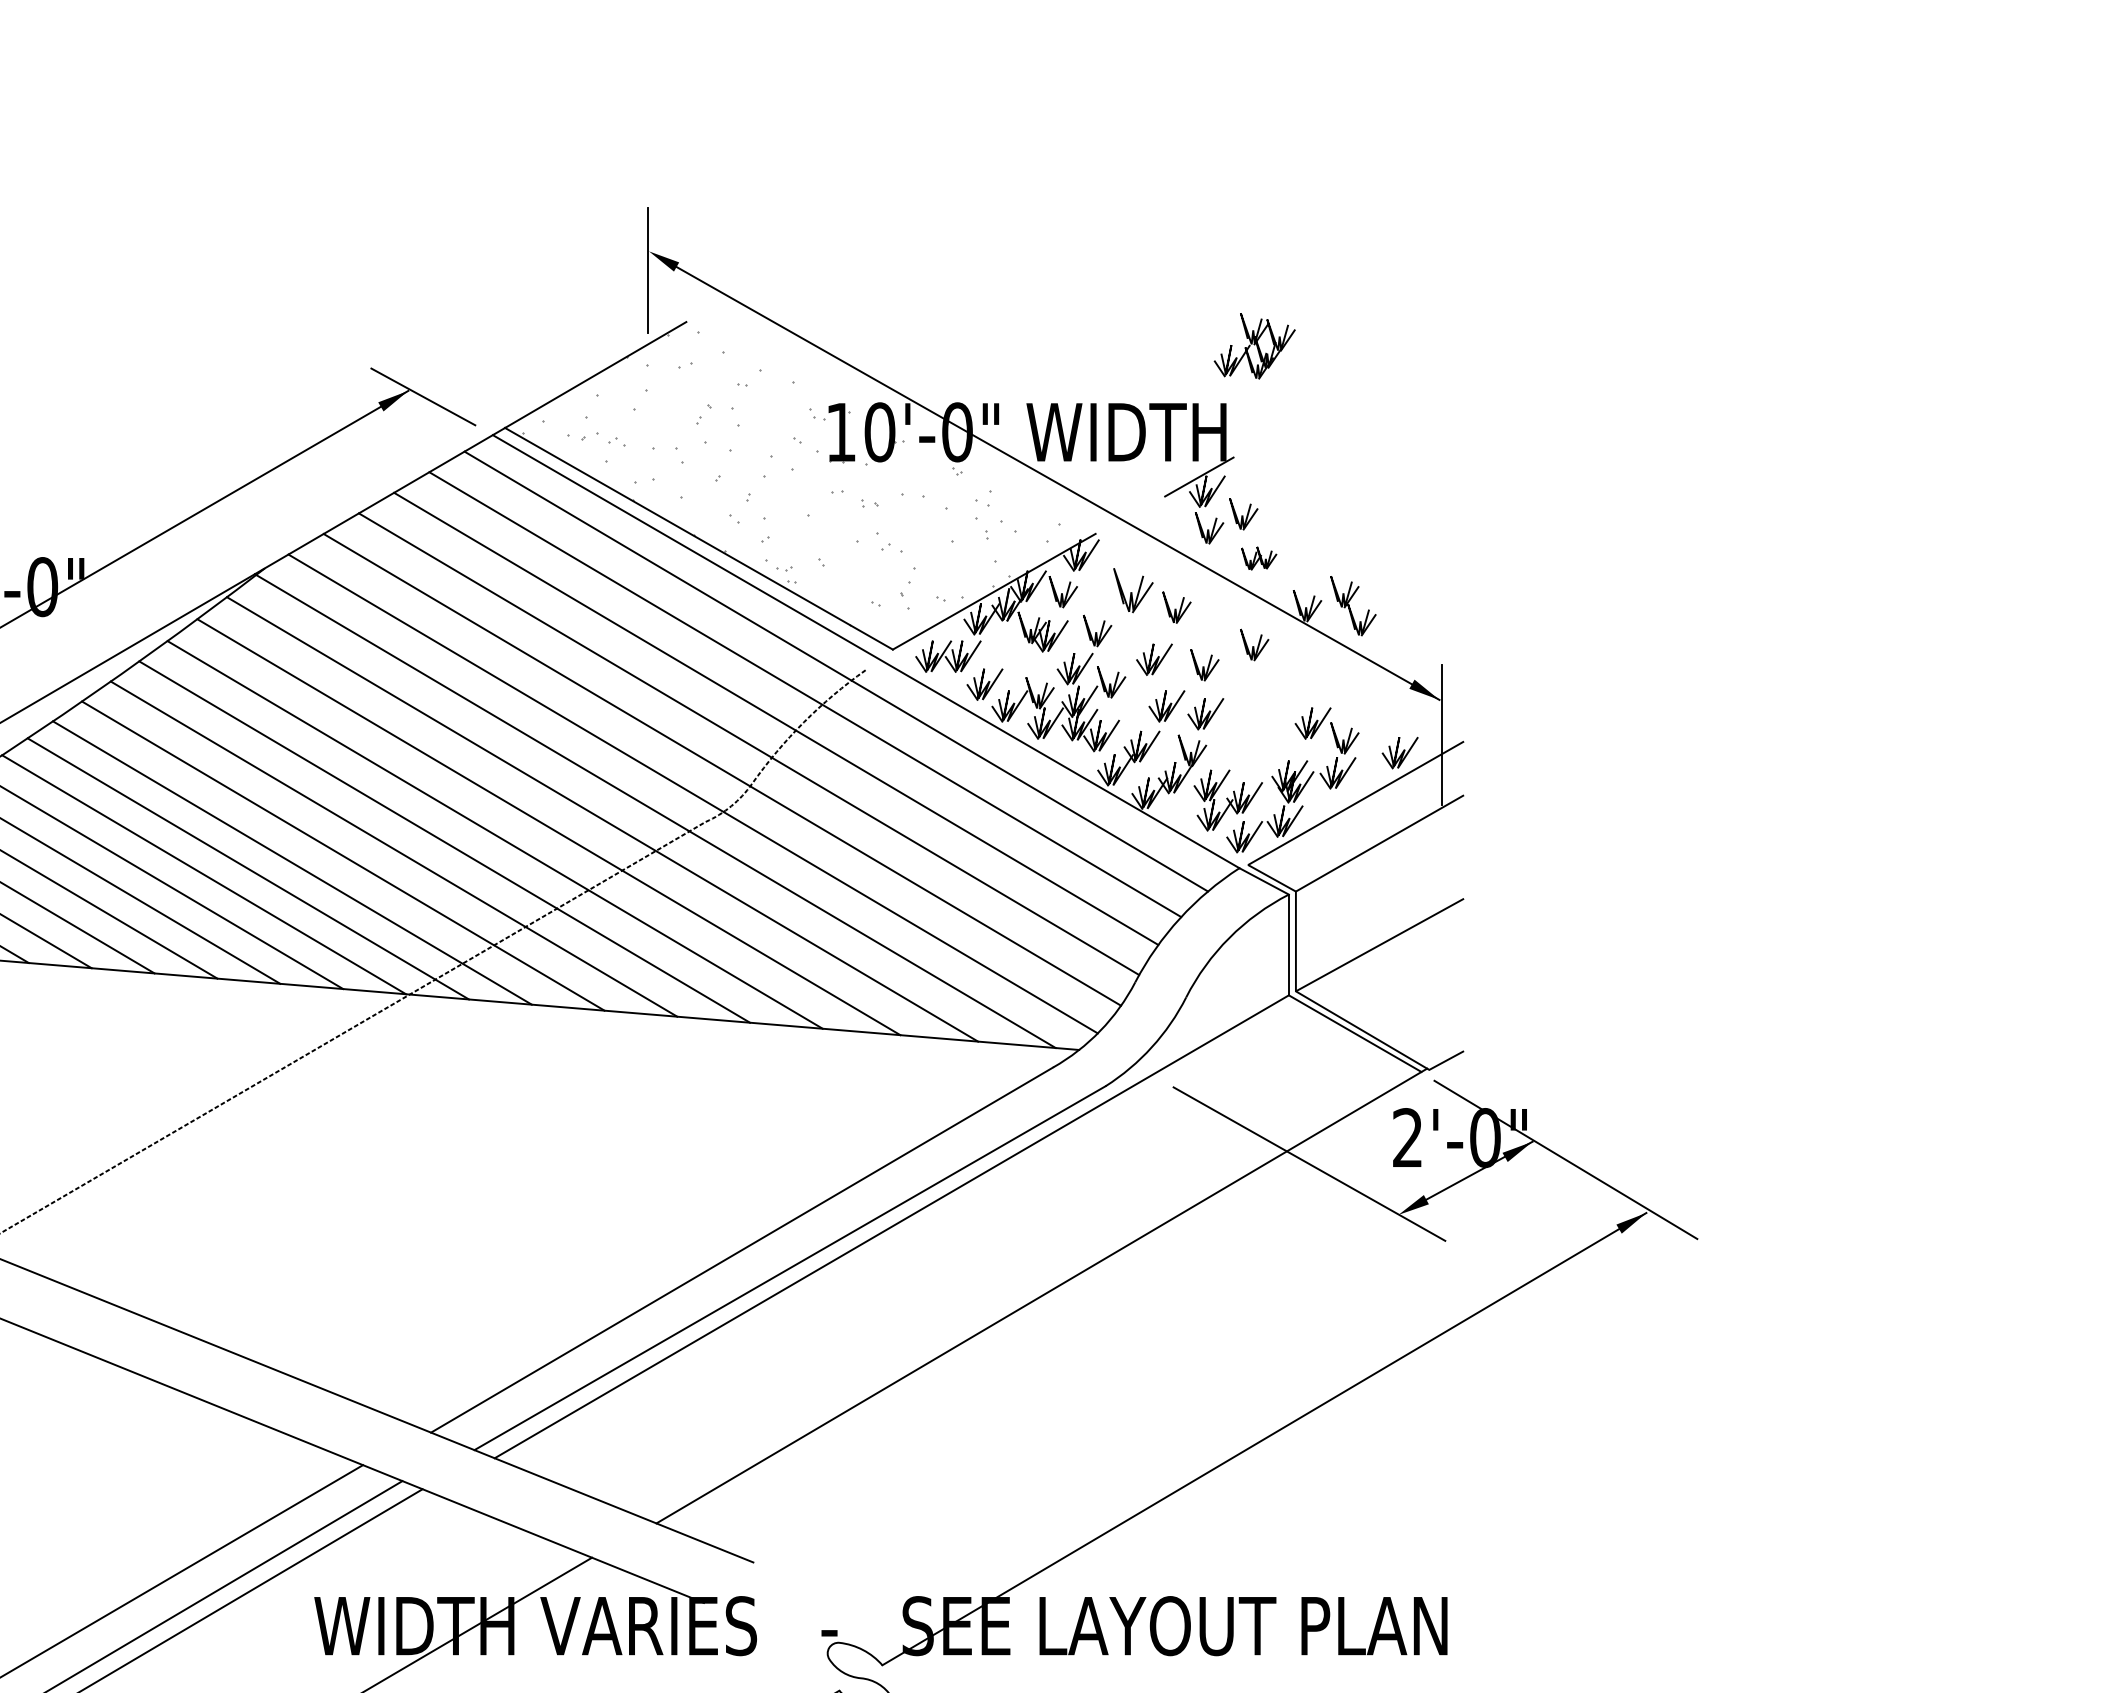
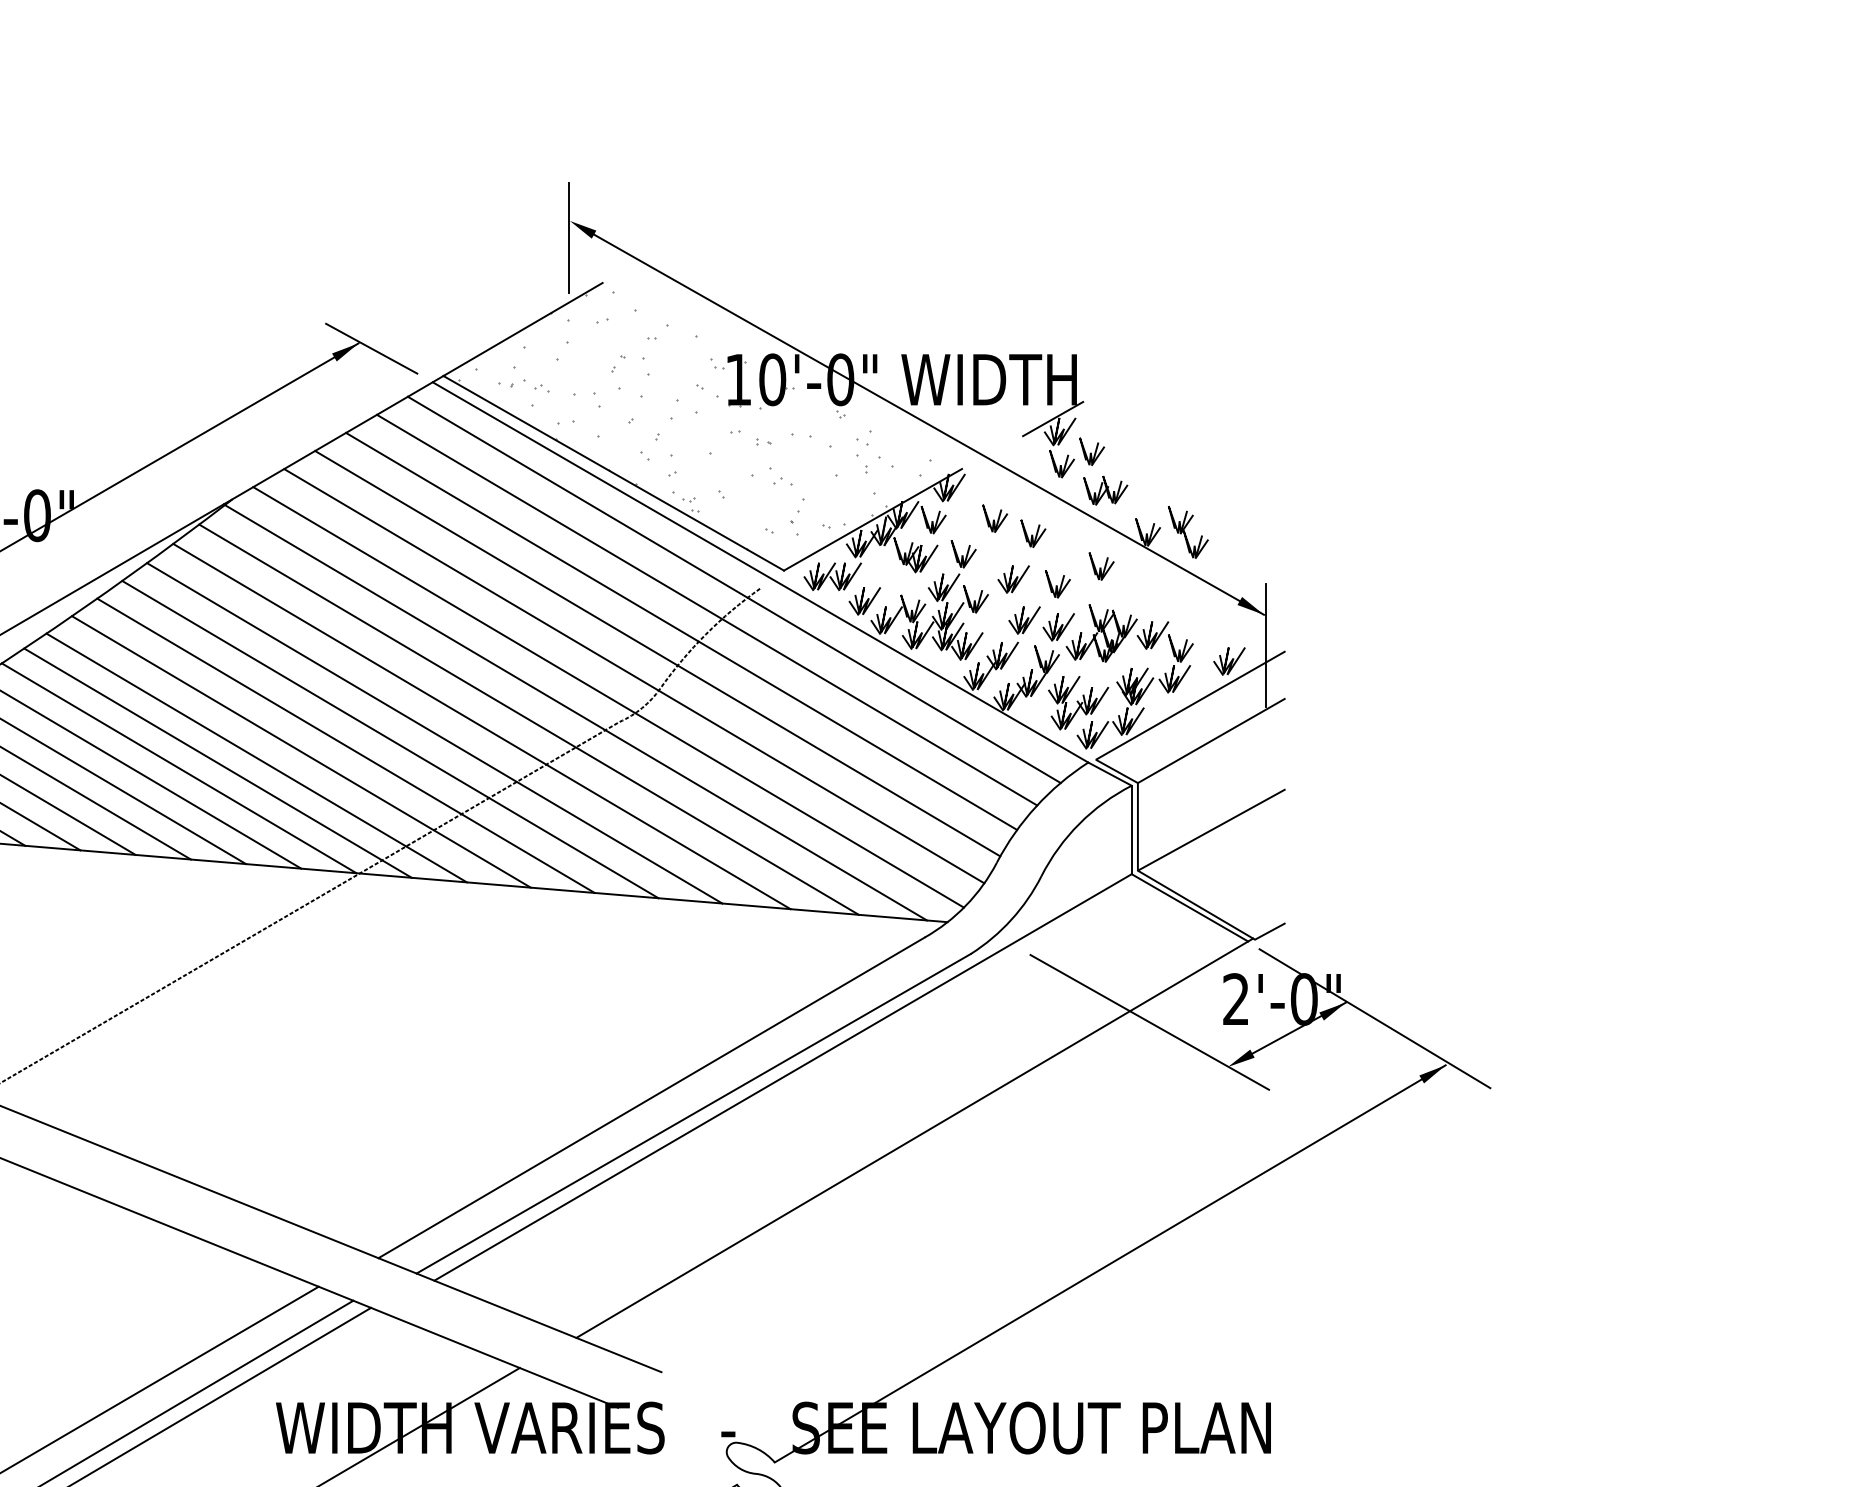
part: (1254, 346) -> (1101, 633), moved
part: (1258, 558) -> (1105, 490), size x1.43
part: (1133, 590) -> (995, 518), size x0.71

